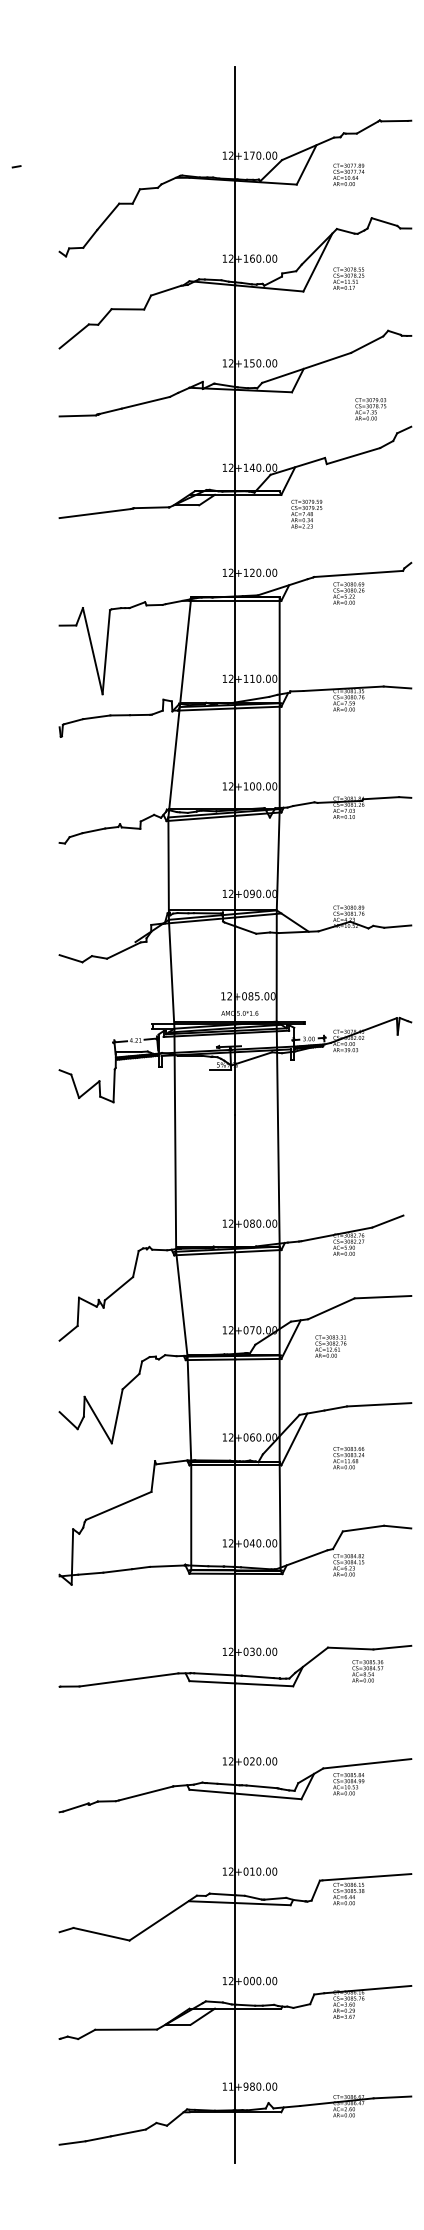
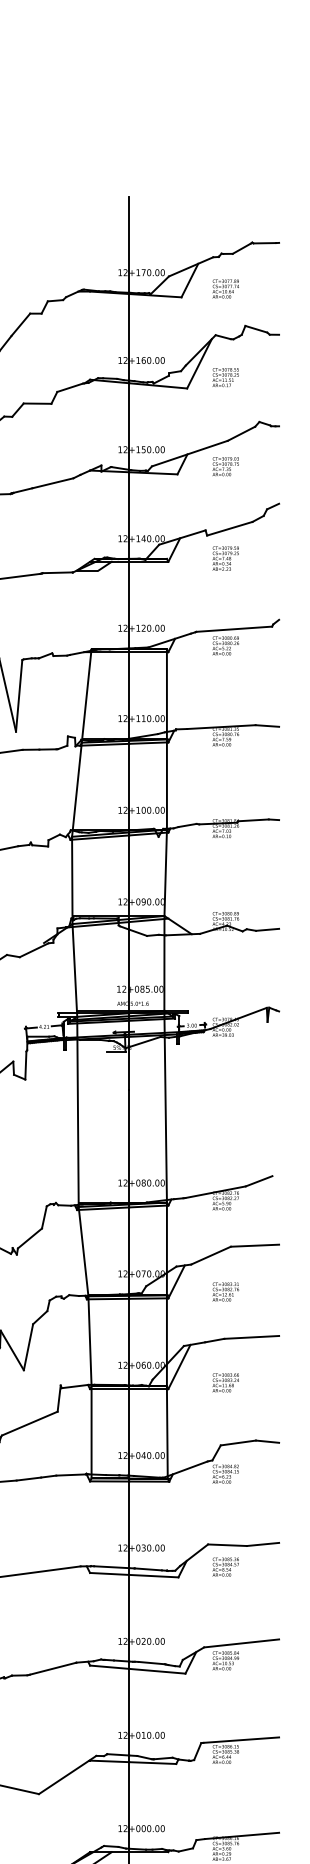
text: (370, 409) -> (225, 466), moved
text: (306, 513) -> (225, 558), moved
text: (330, 1346) -> (225, 1292), moved
text: (367, 1671) -> (225, 1567), moved

